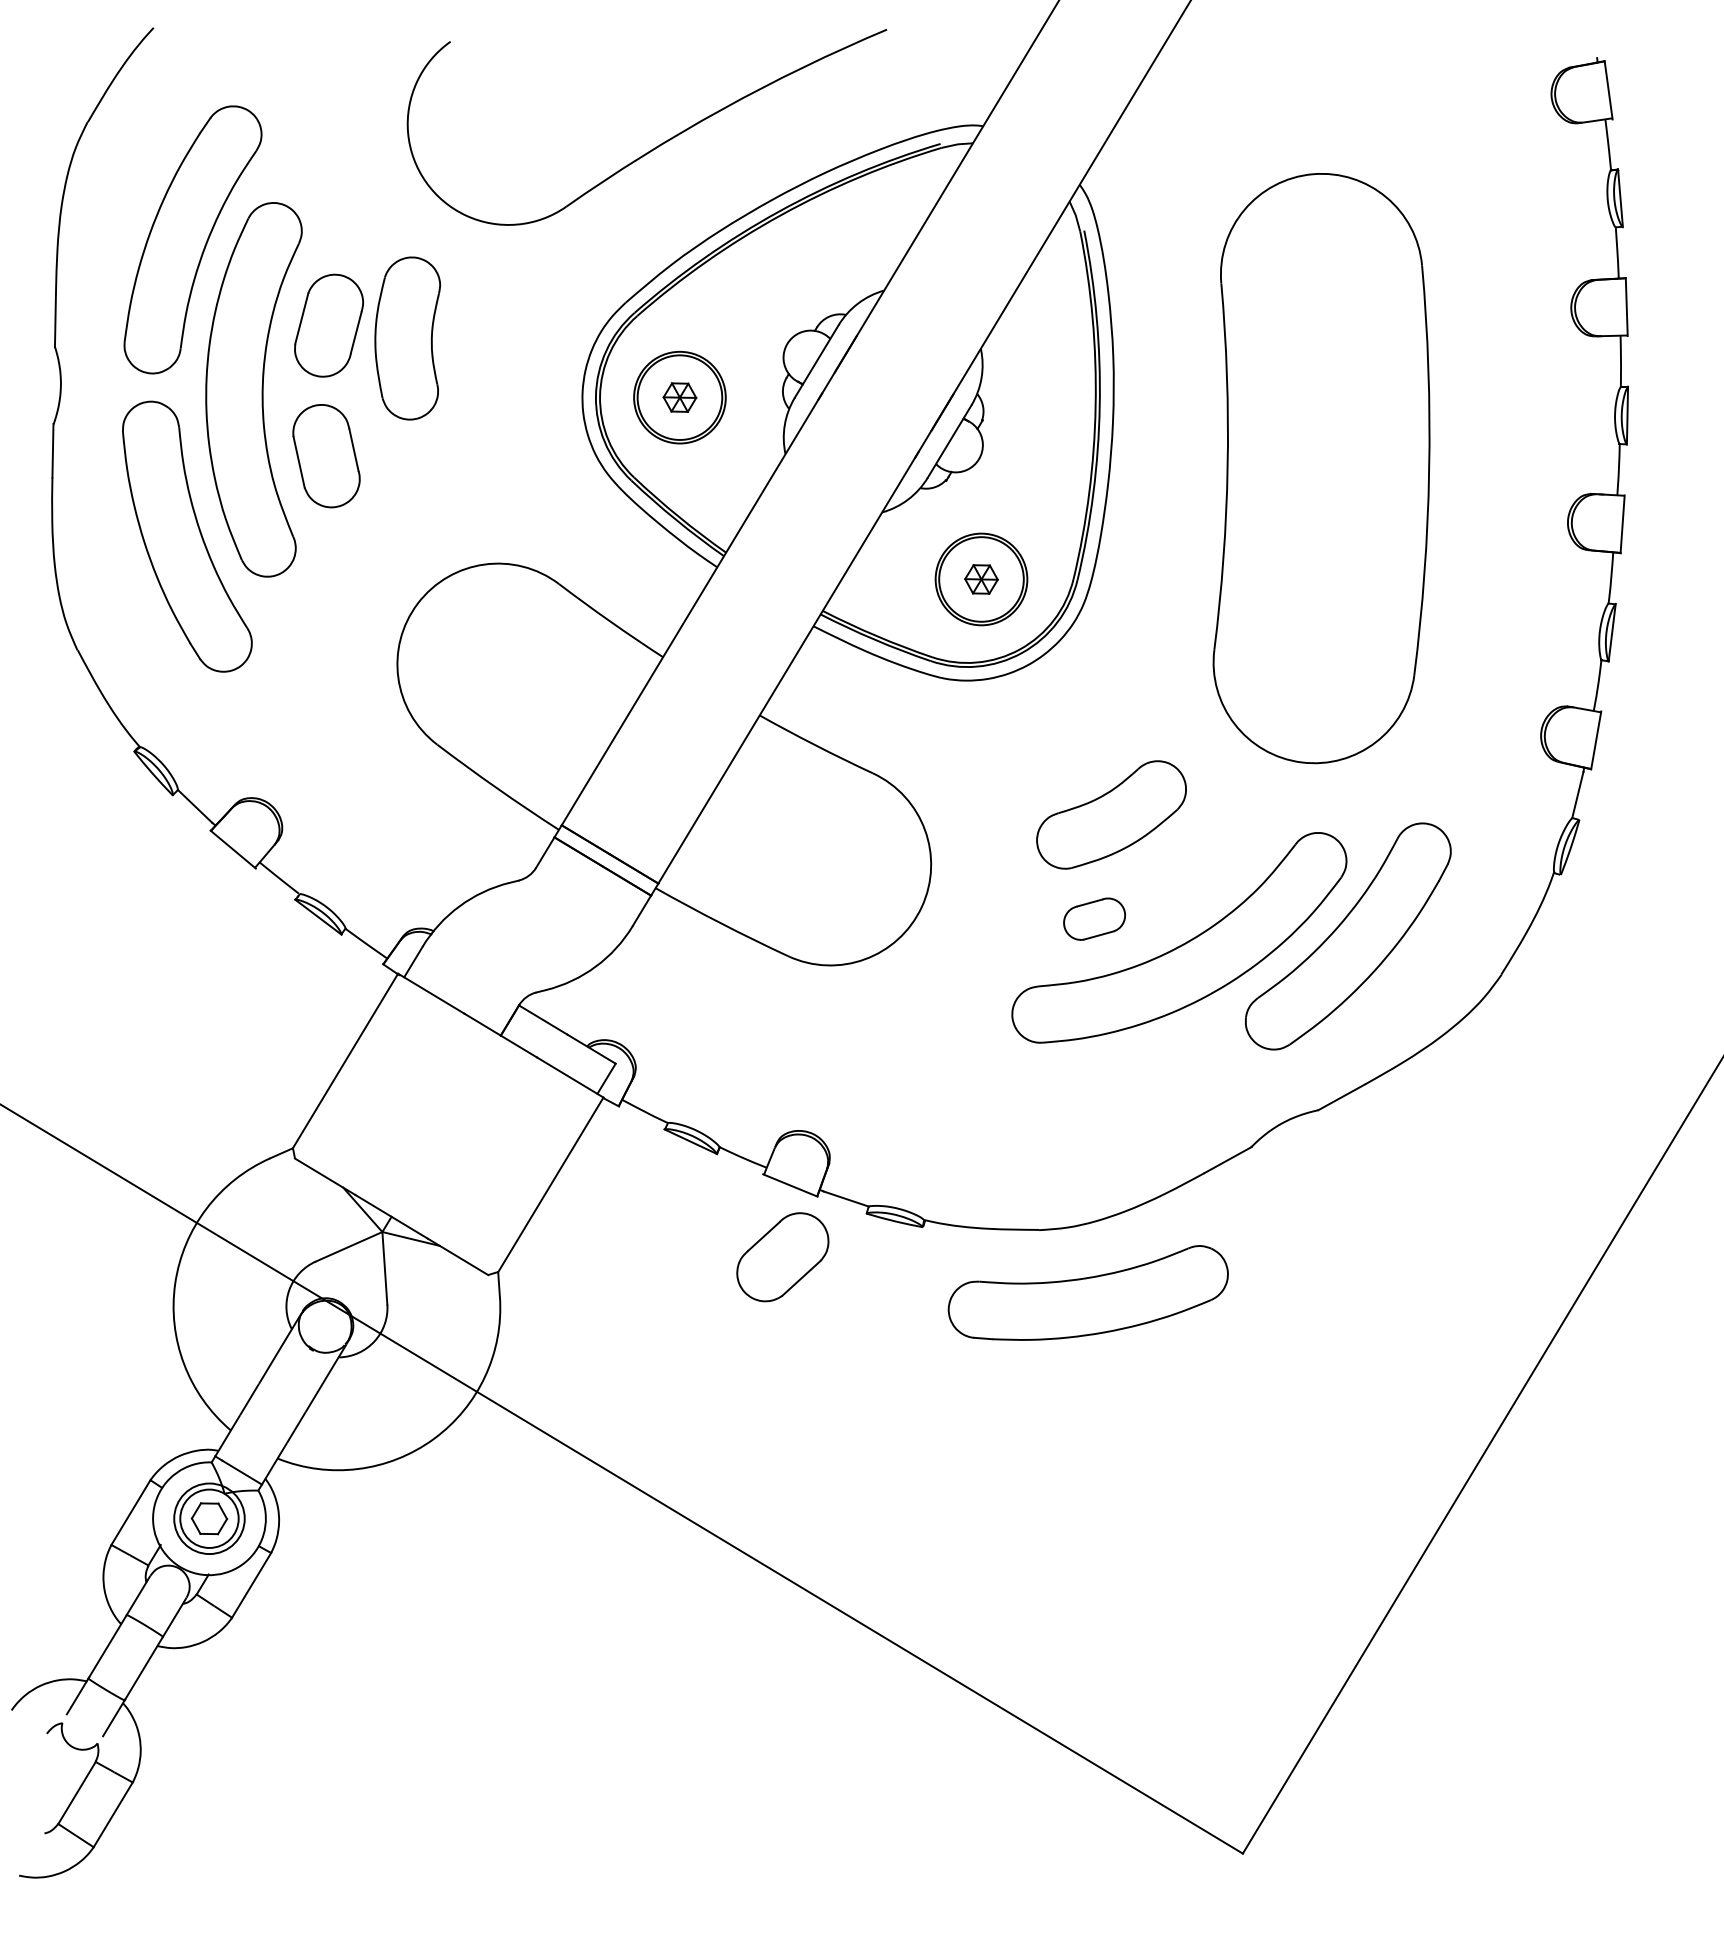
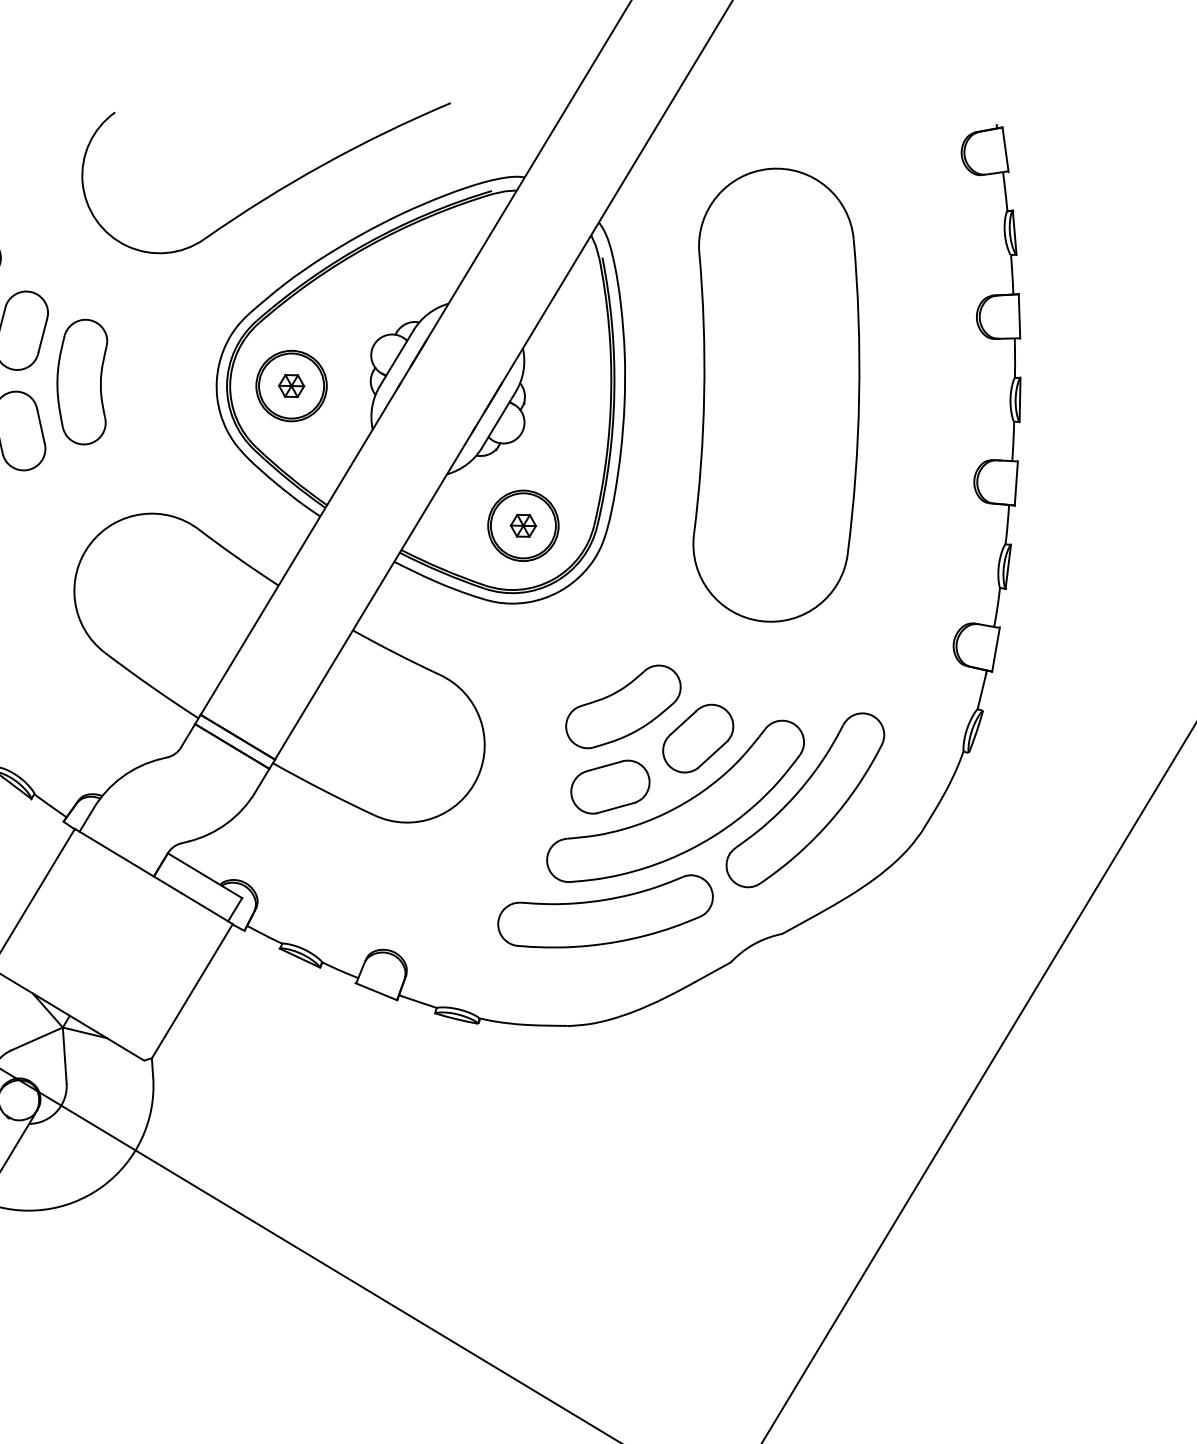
part: (407, 338) -> (82, 382), moved
part: (1321, 468) -> (776, 395), moved
part: (1094, 918) -> (610, 786), size x1.67
part: (782, 1257) -> (697, 738), moved
part: (1087, 1292) -> (604, 911), moved

